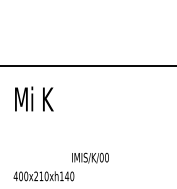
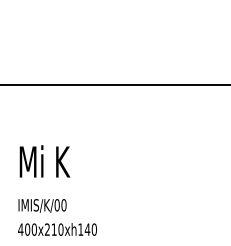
text: (34, 98) -> (45, 160), moved
text: (90, 157) -> (42, 205), moved

